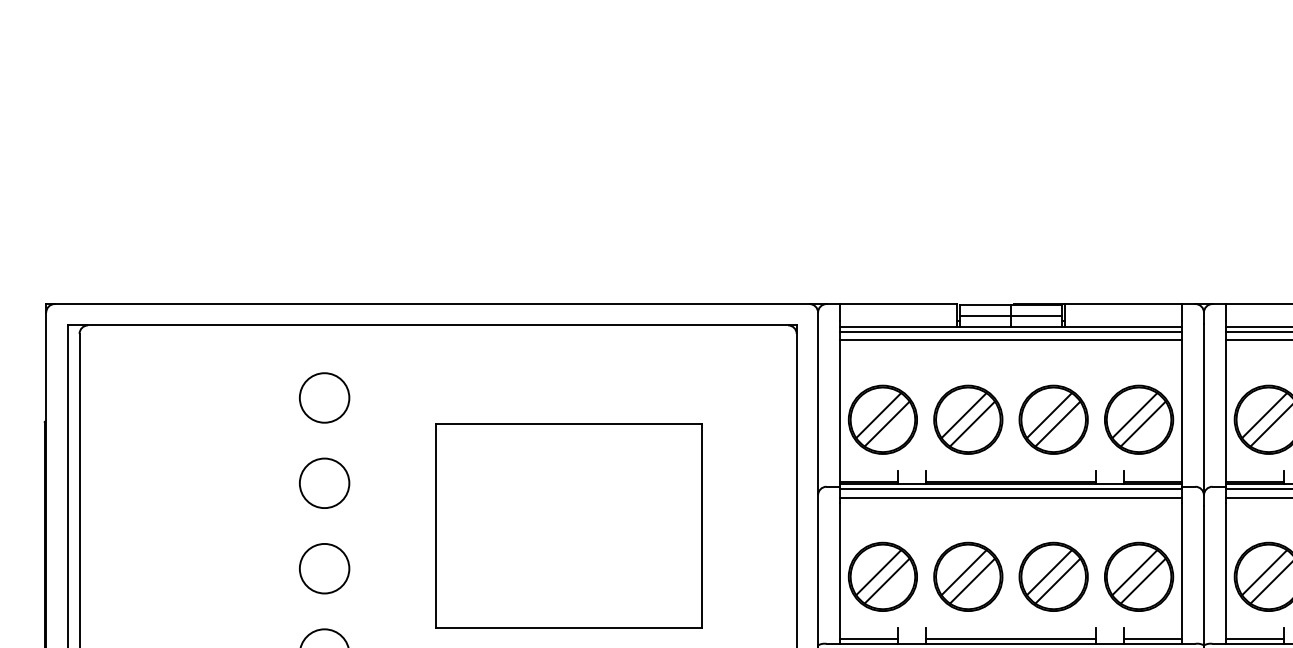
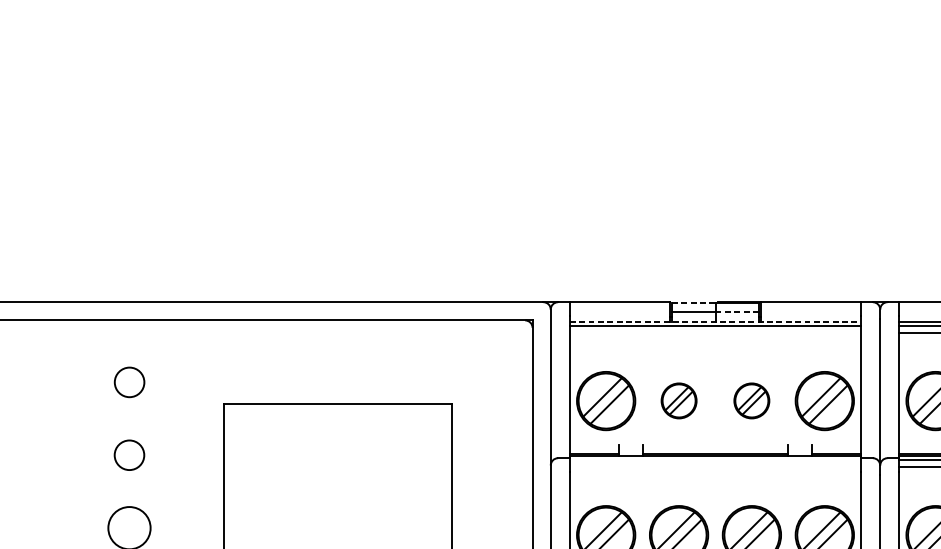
line: (985, 304) -> (693, 302), solid -> dashed
line: (1036, 316) -> (737, 312), solid -> dashed
line: (1011, 327) -> (715, 322), solid -> dashed
line: (1010, 340) -> (715, 333), removed
circle: (324, 397) -> (129, 381), size x0.7
part: (968, 419) -> (679, 400), size x0.6
part: (1053, 419) -> (751, 400), size x0.6
circle: (324, 483) -> (129, 455), size x0.7
line: (1010, 489) -> (715, 460), removed
line: (1010, 497) -> (715, 467), removed

